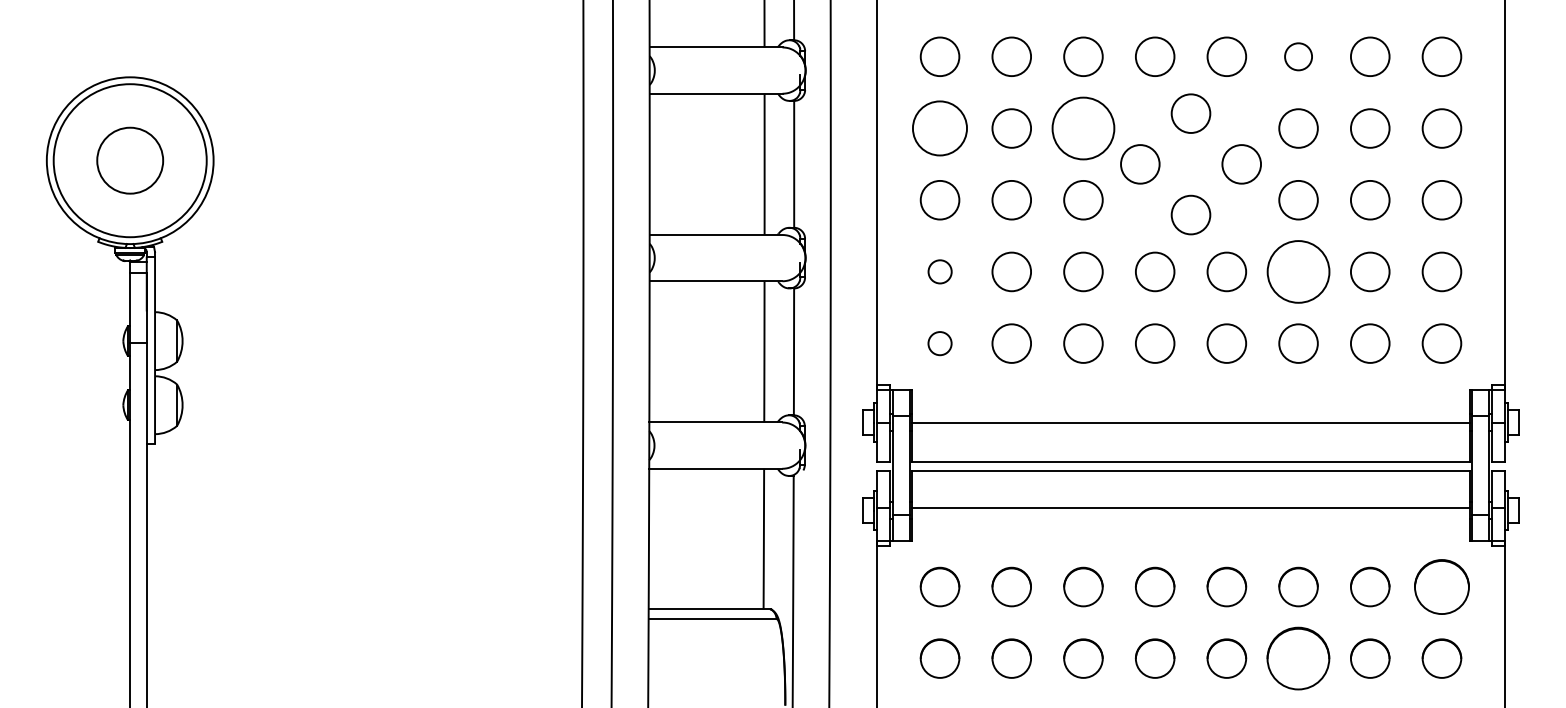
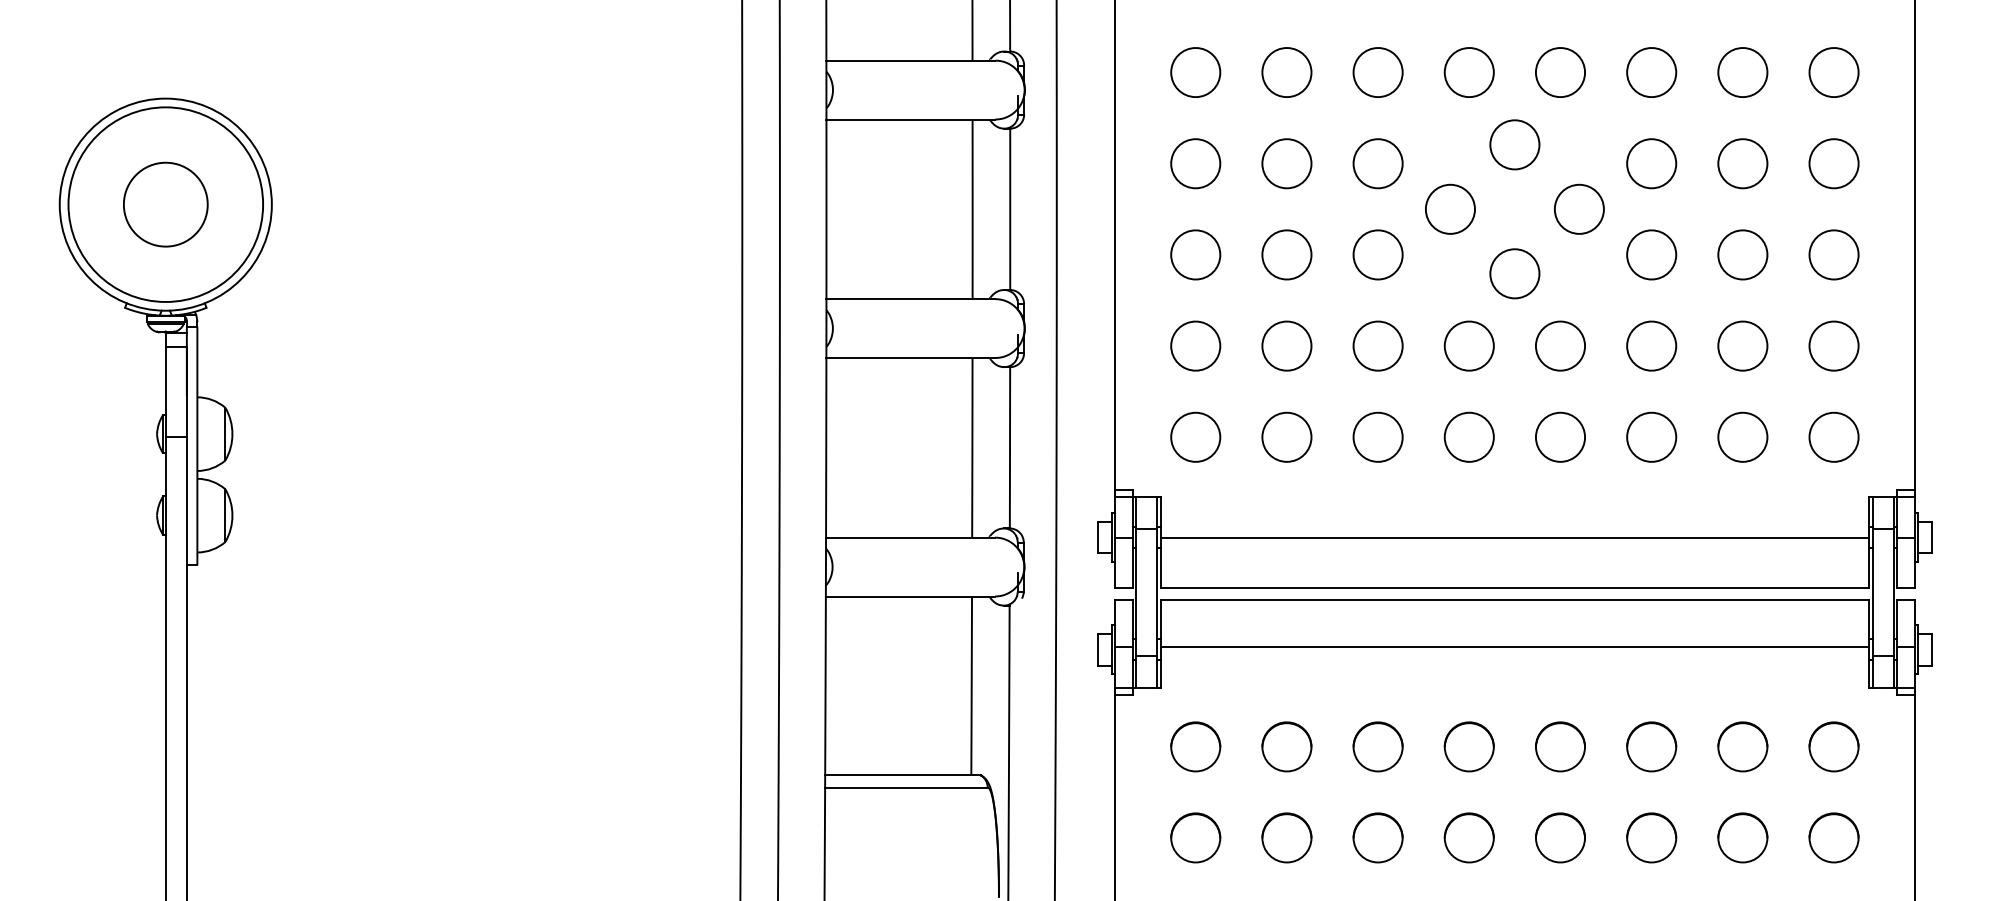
circle: (1298, 56) -> (1651, 72), size x1.43
circle: (939, 128) -> (1195, 163), size x0.71
circle: (1082, 128) -> (1377, 163), size x0.62
circle: (939, 271) -> (1195, 345), size x1.67
circle: (1298, 271) -> (1651, 345), size x0.62
circle: (939, 342) -> (1195, 436), size x1.67
circle: (1441, 586) -> (1833, 746), size x0.71
circle: (1298, 658) -> (1651, 837), size x0.62

